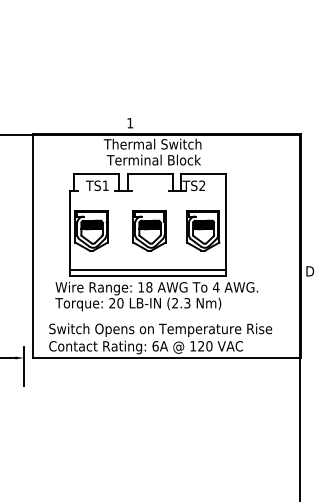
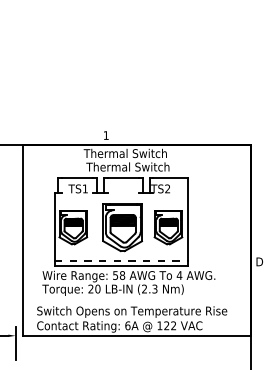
text: (159, 159) -> (131, 166), Terminal Block -> Thermal Switch
part: (149, 230) -> (122, 227), size x1.4
line: (148, 269) -> (121, 260), solid -> dashed
text: (141, 287) -> (115, 275), 18 -> 58
text: (209, 346) -> (173, 325), 120 -> 122

